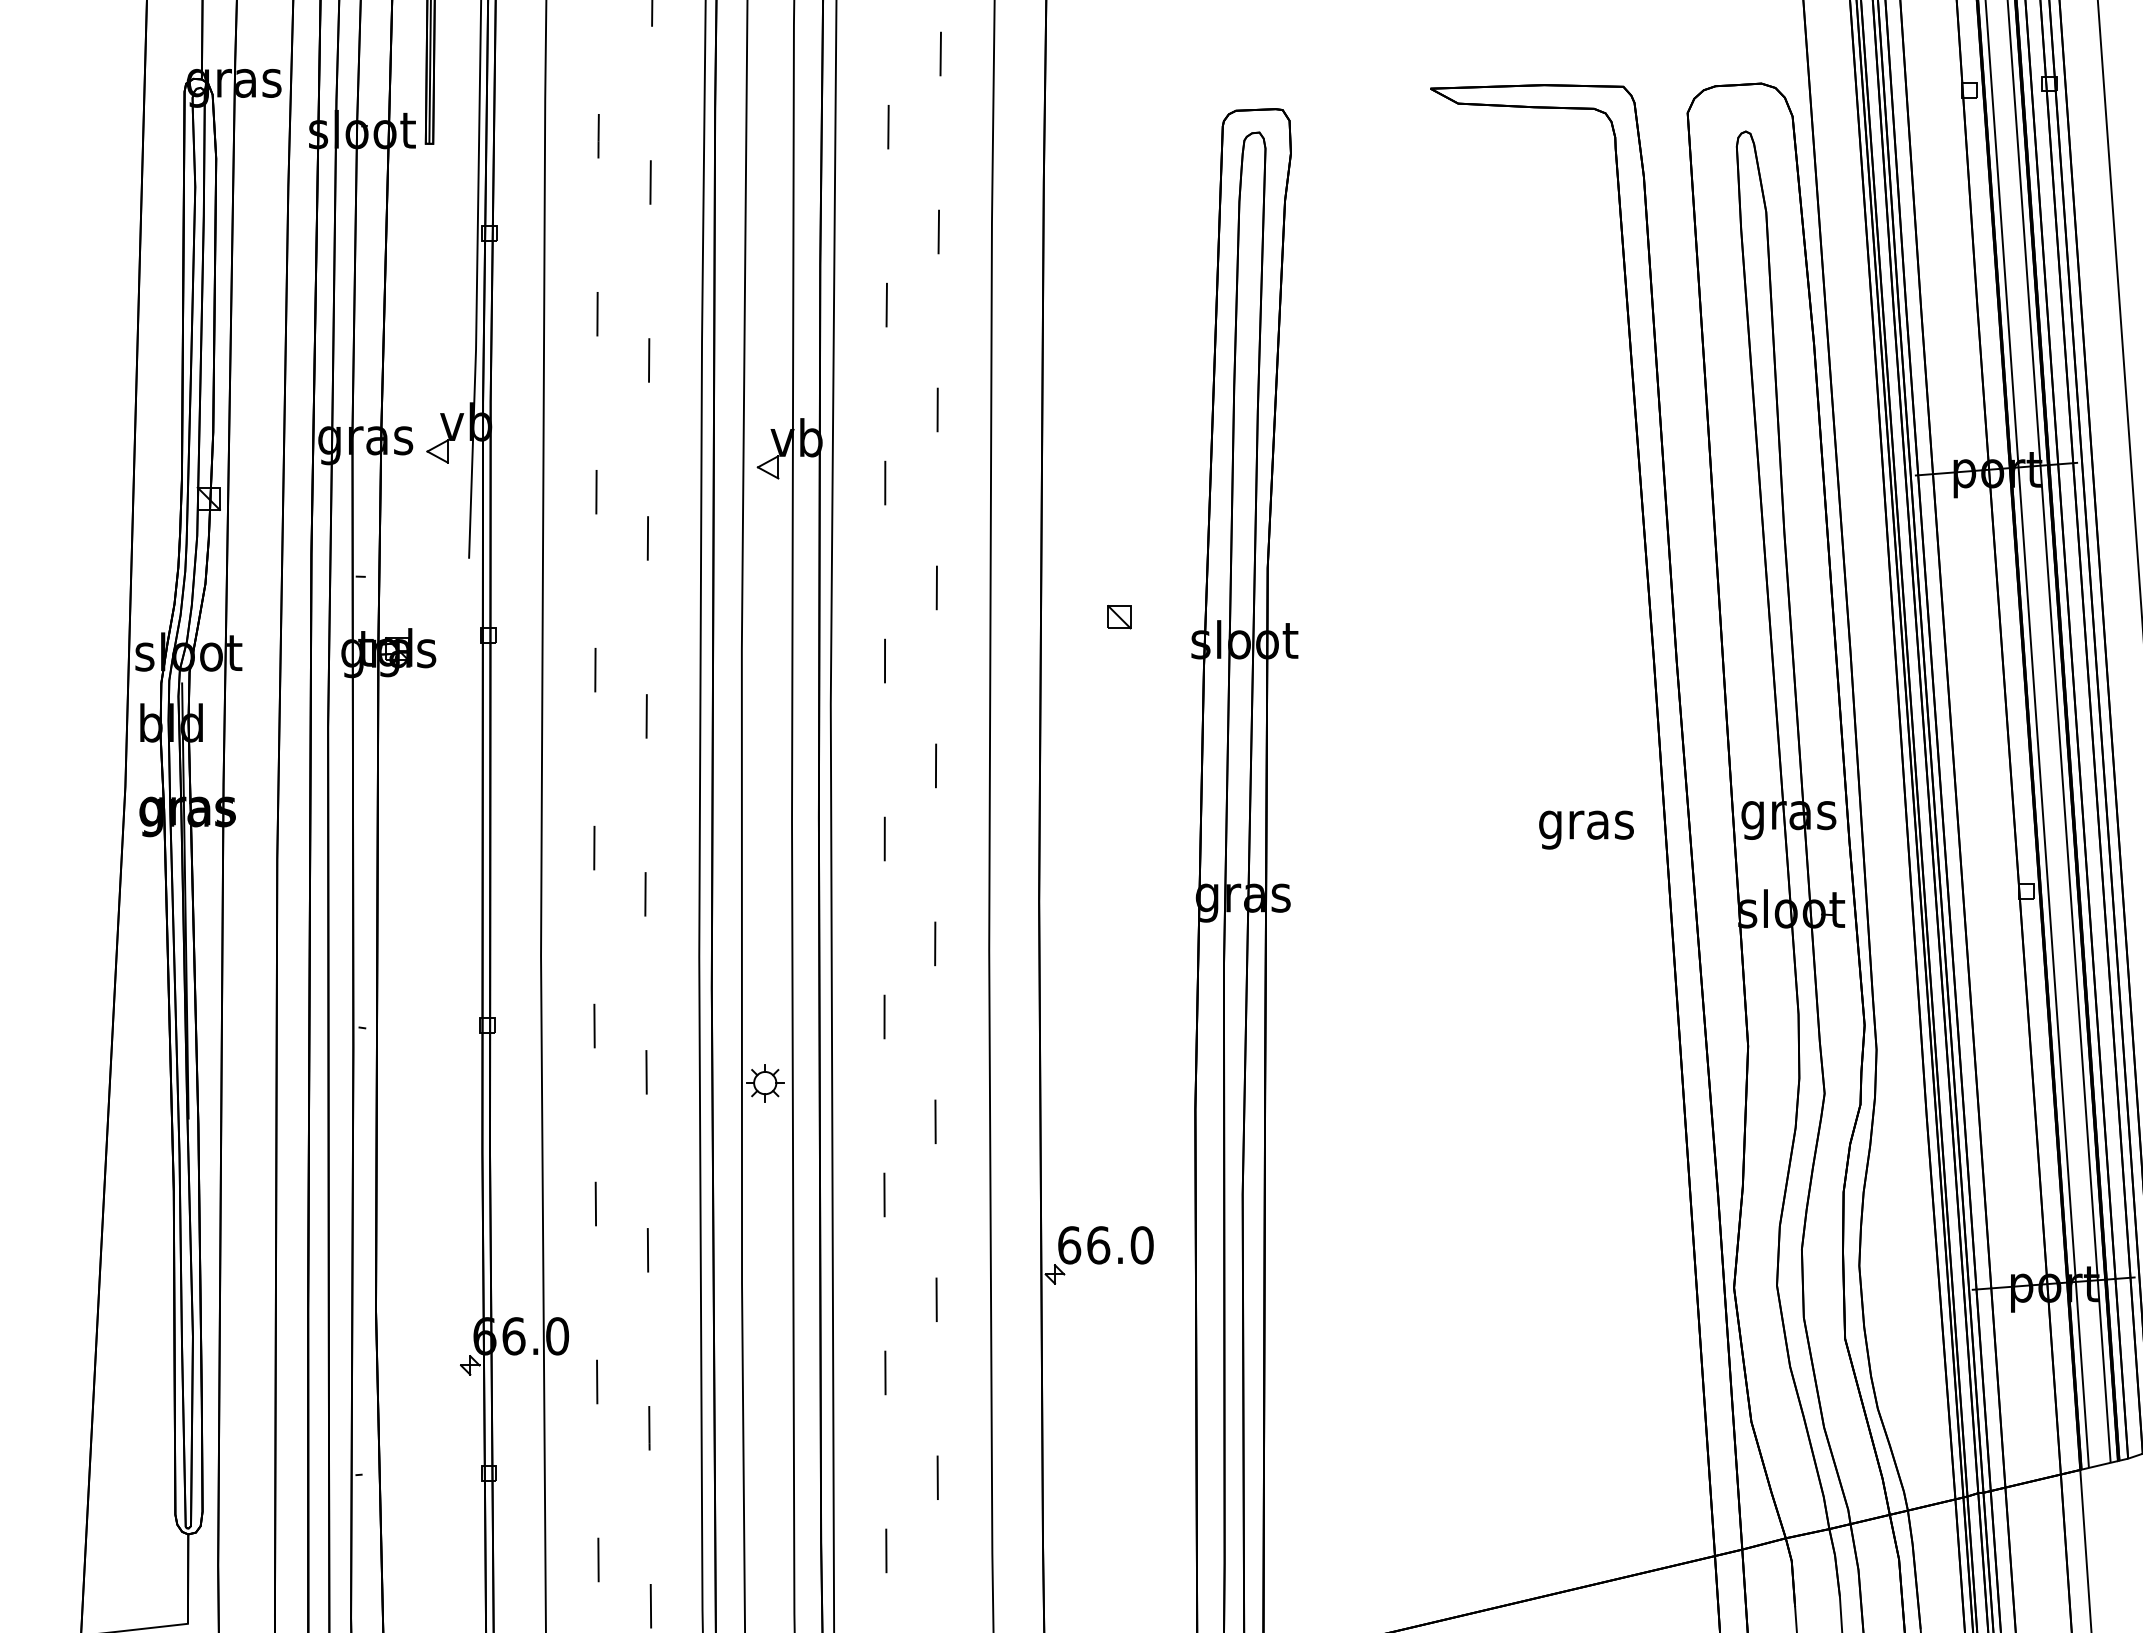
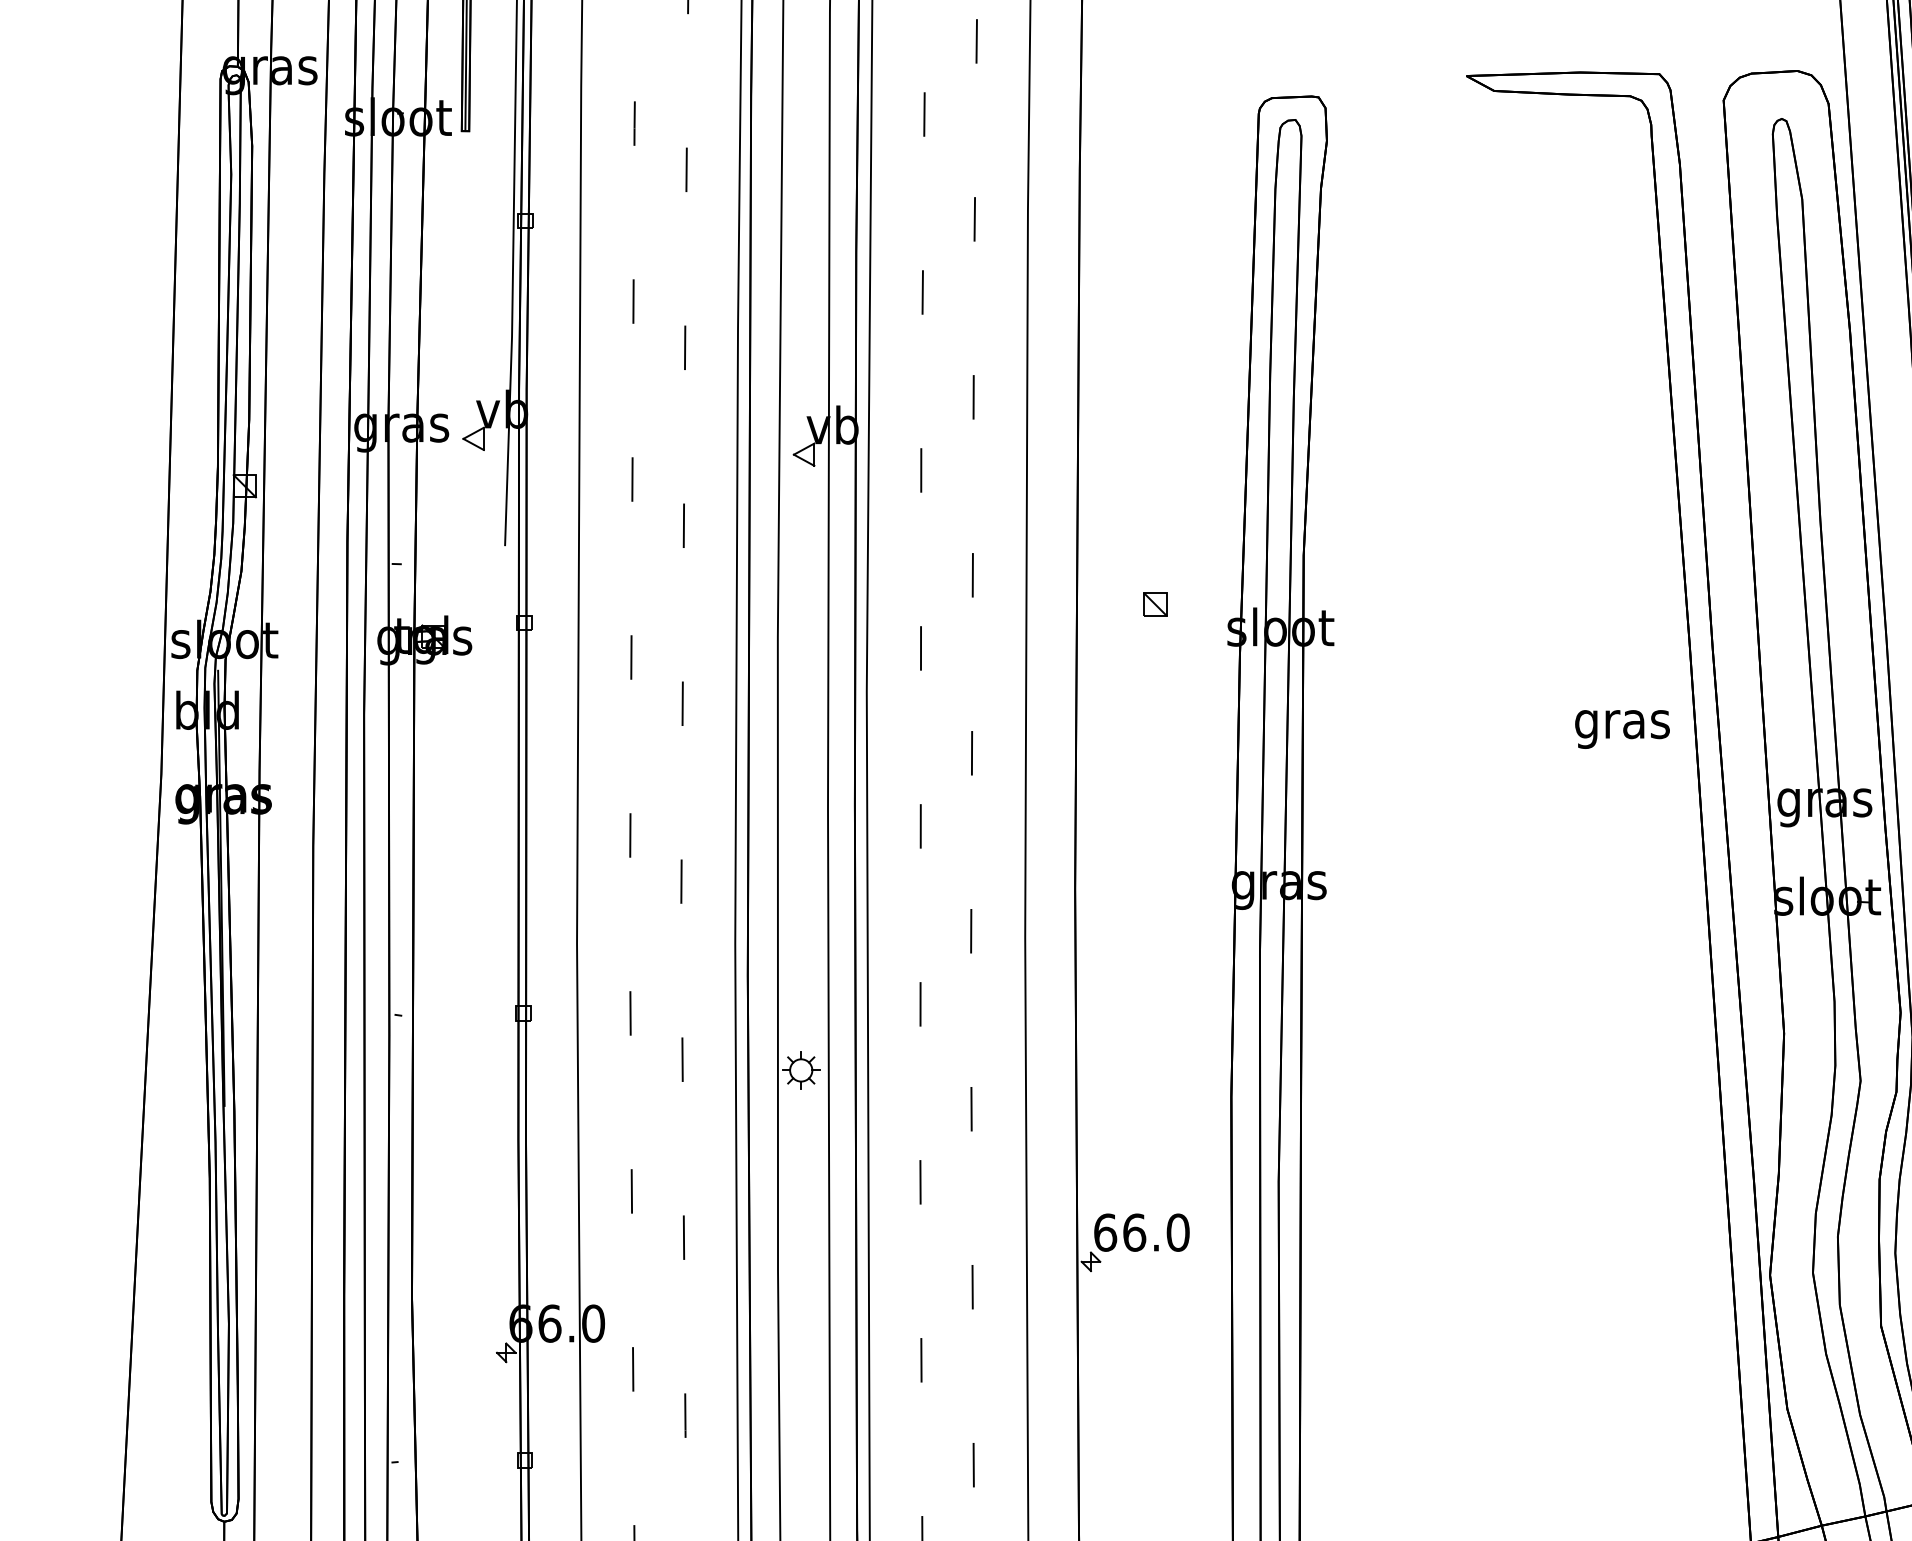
text: (1586, 829) -> (1622, 728), moved

